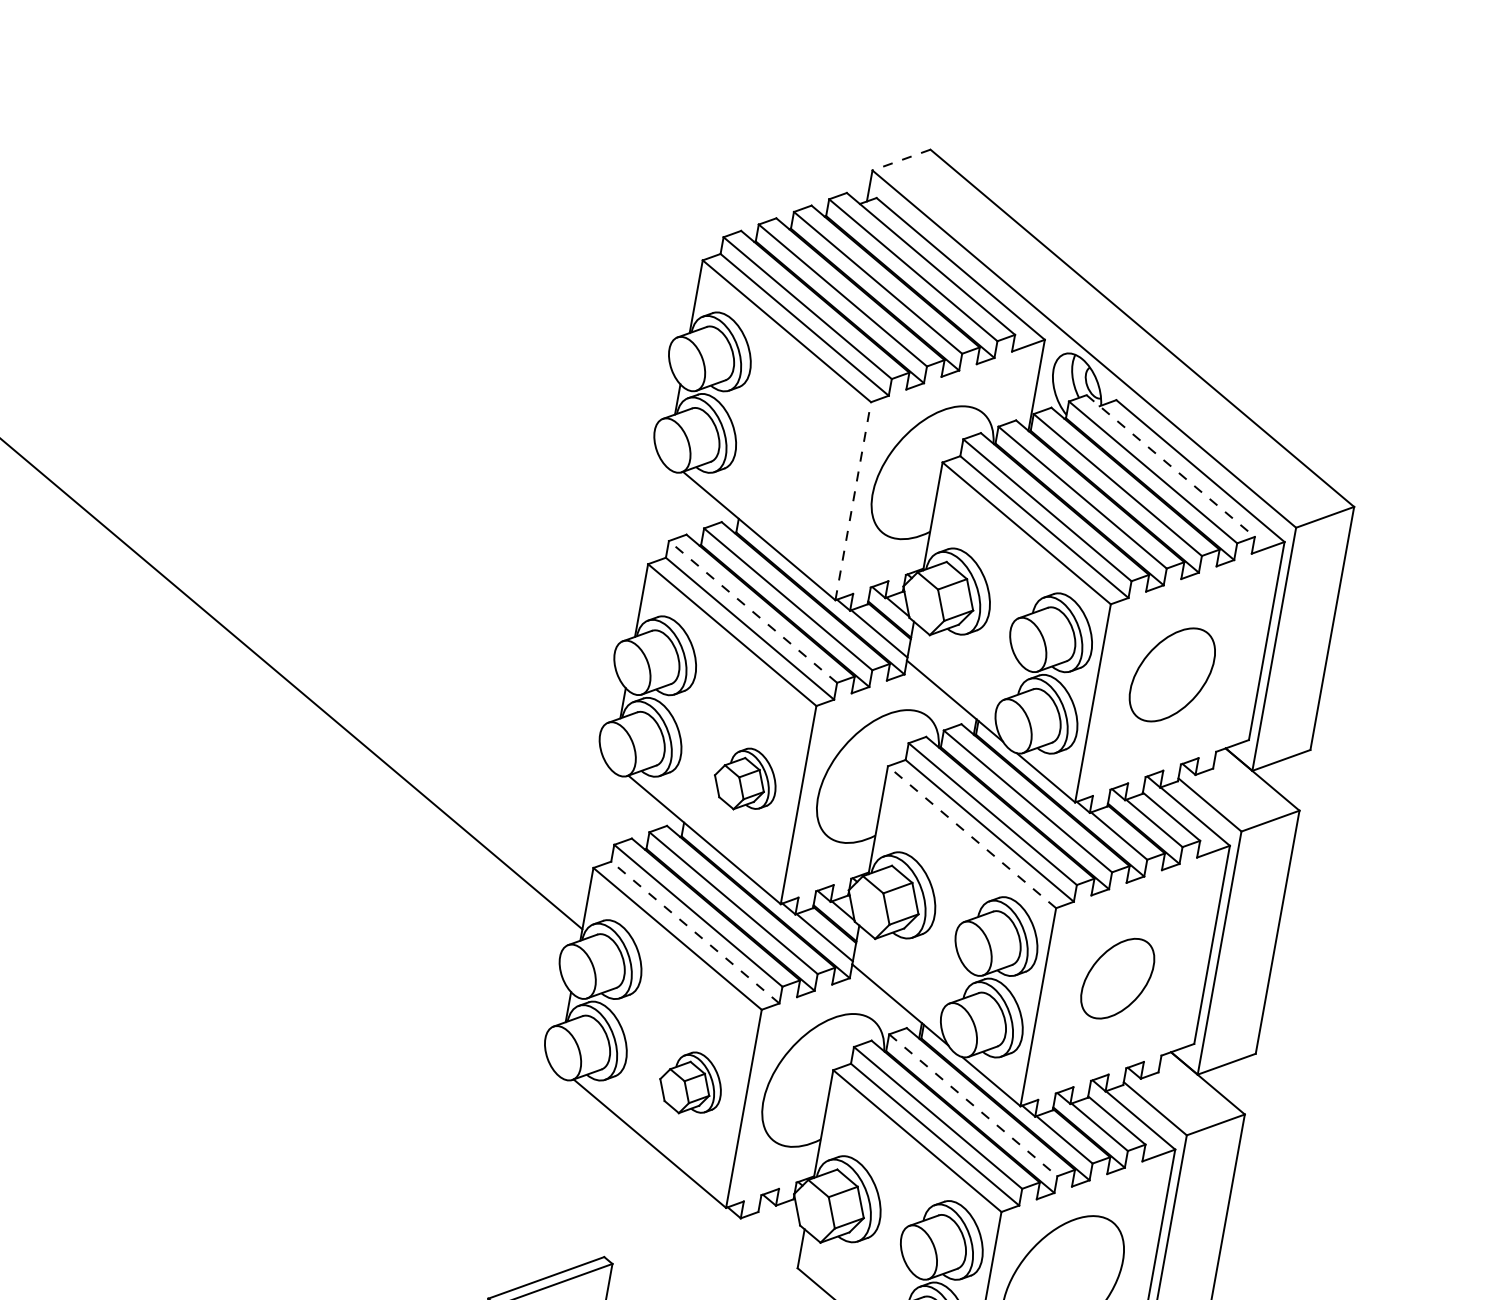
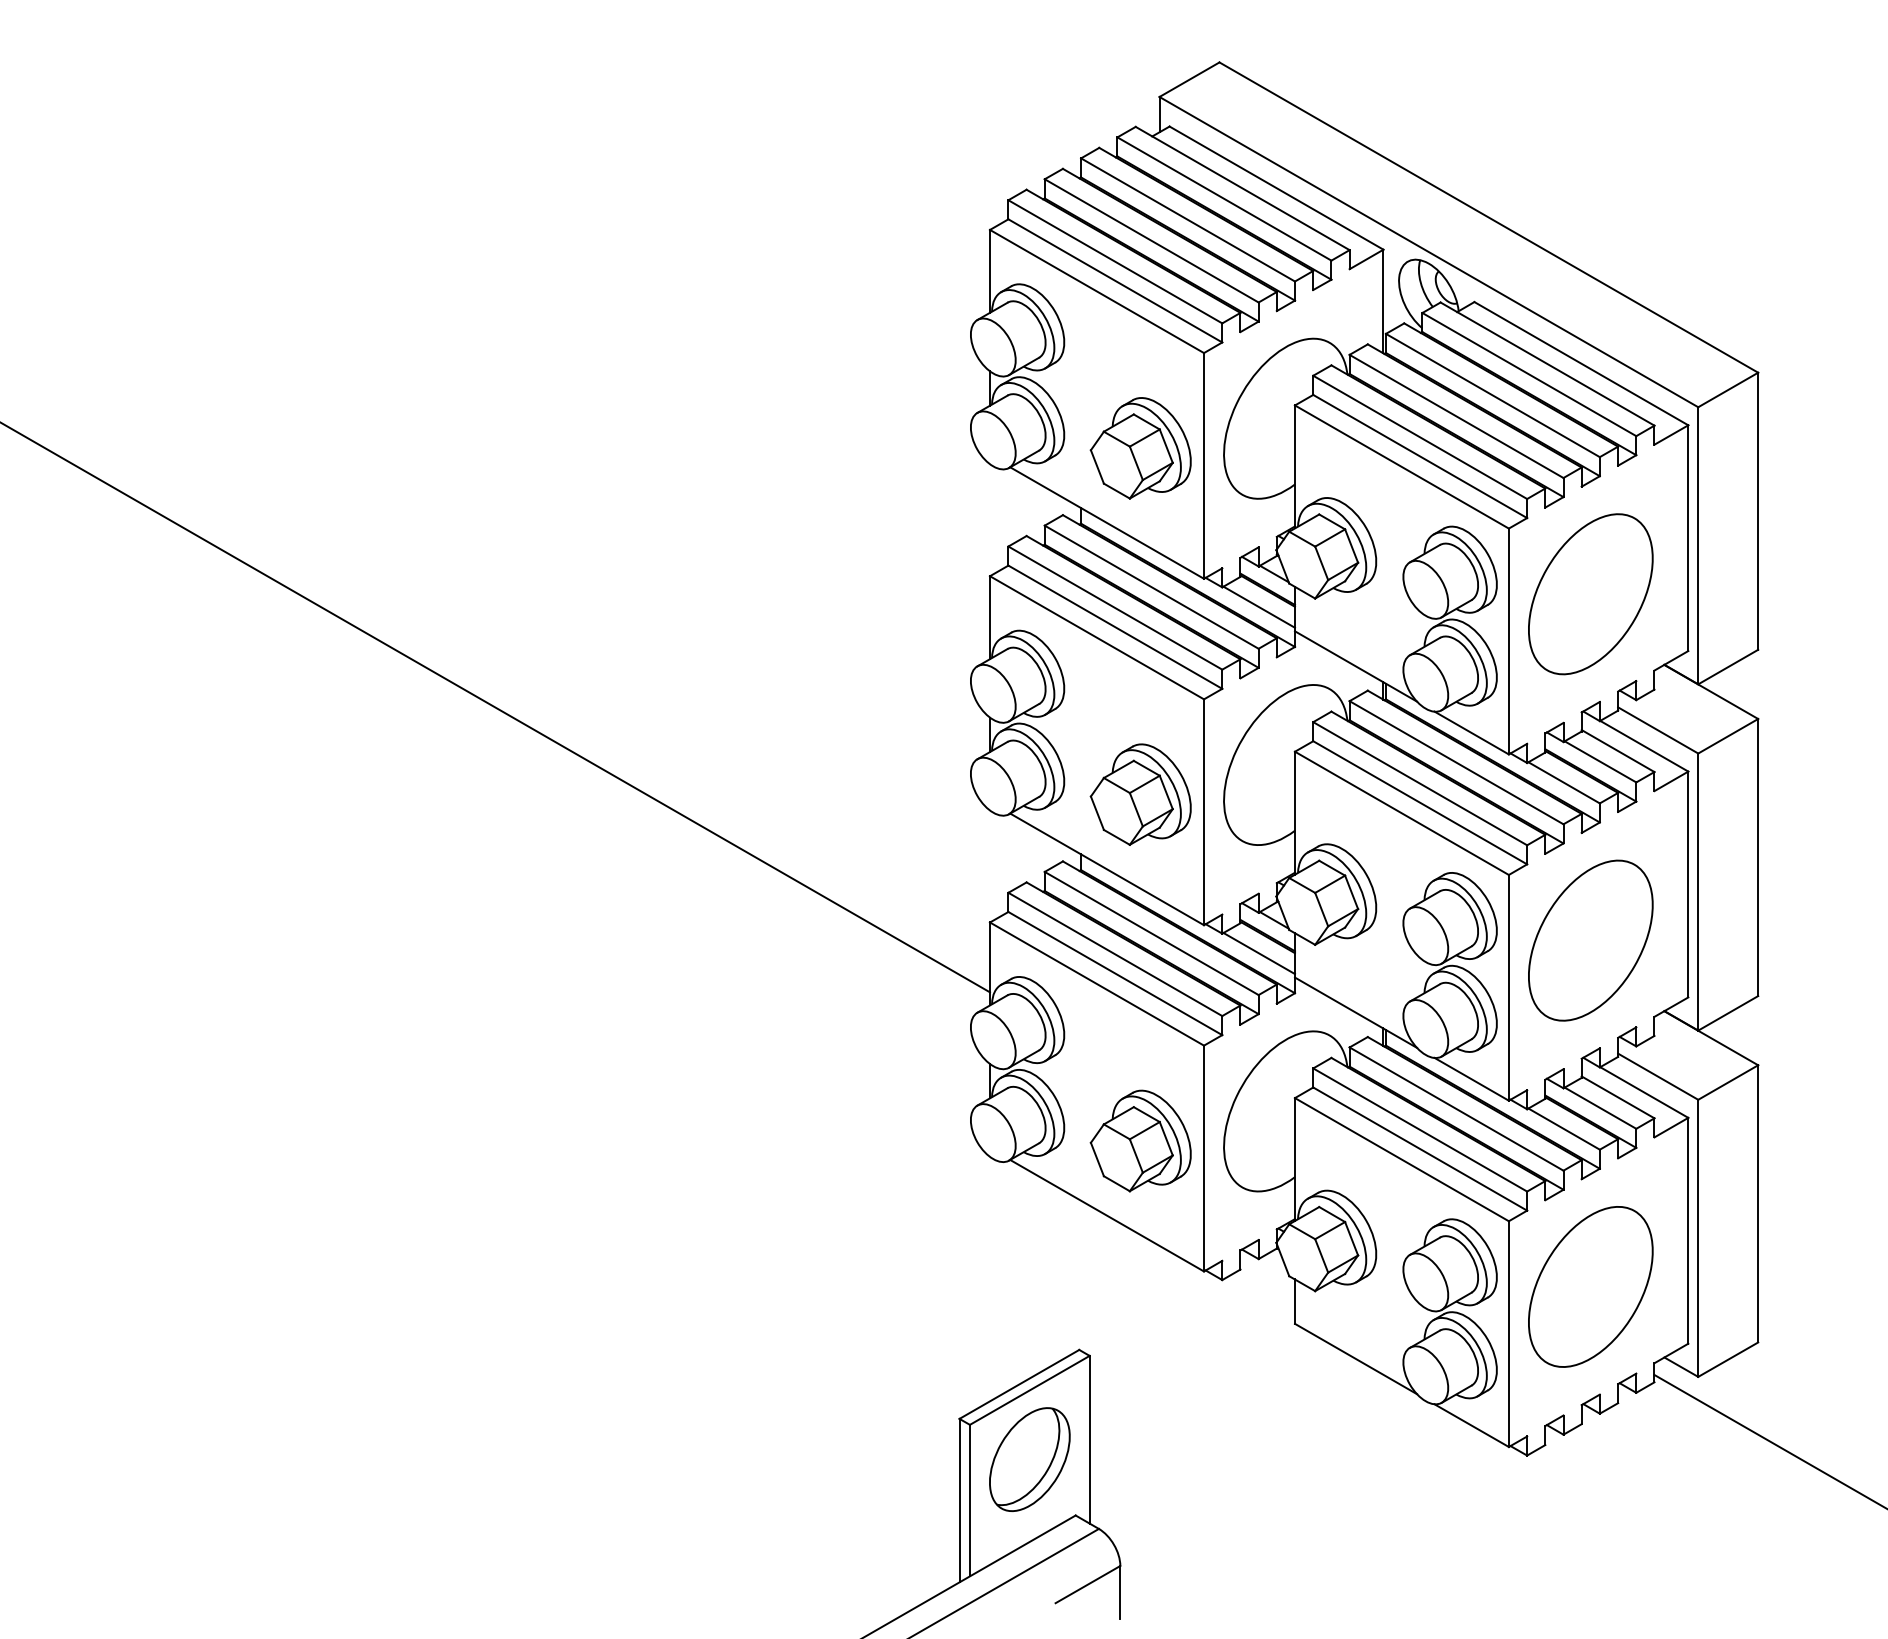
line: (901, 159) -> (1189, 79), dashed -> solid
line: (1170, 466) -> (1547, 364), dashed -> solid
part: (800, 475) -> (1140, 448), added
line: (853, 500) -> (1204, 465), dashed -> solid
line: (752, 611) -> (1114, 607), dashed -> solid
part: (1172, 675) -> (1590, 594), size x1.43
part: (745, 779) -> (1140, 794), size x1.43
line: (971, 837) -> (1401, 813), dashed -> solid
line: (694, 932) -> (1114, 973), dashed -> solid
part: (1117, 978) -> (1590, 940), size x1.67
part: (691, 1082) -> (1140, 1140), size x1.43
line: (974, 1105) -> (1457, 1109), dashed -> solid

